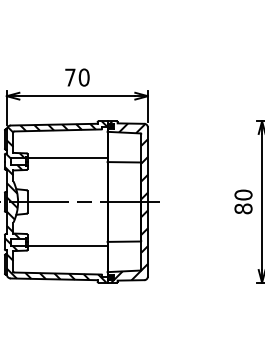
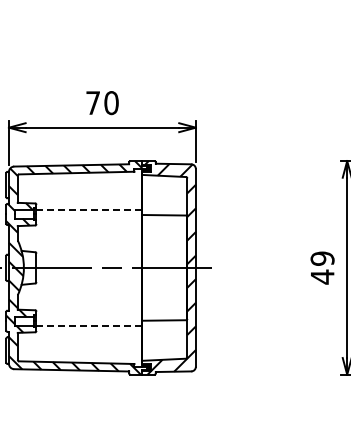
line: (67, 157) -> (89, 209), solid -> dashed
text: (243, 201) -> (322, 267), 80 -> 49
line: (66, 246) -> (88, 326), solid -> dashed

